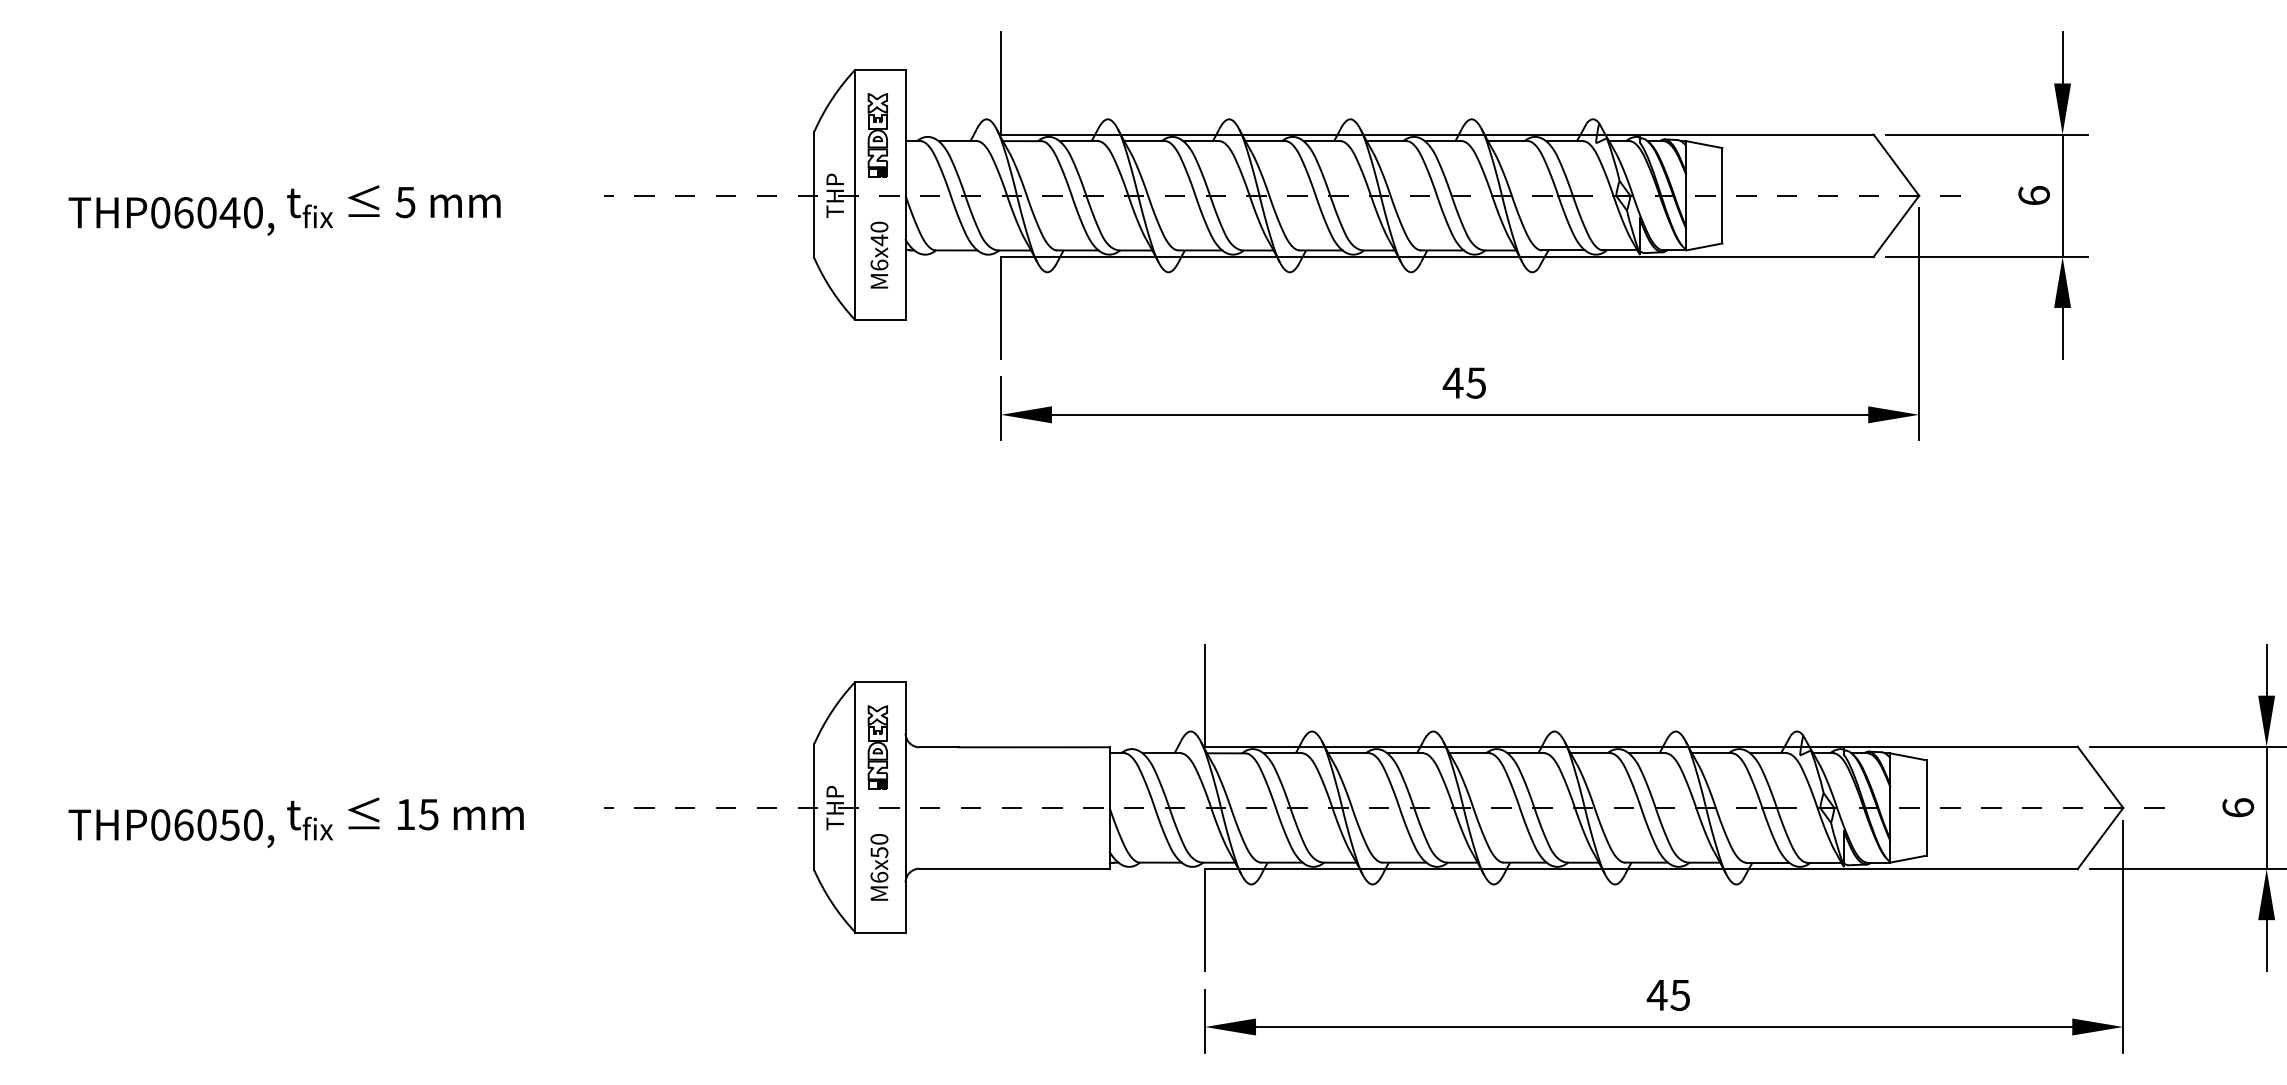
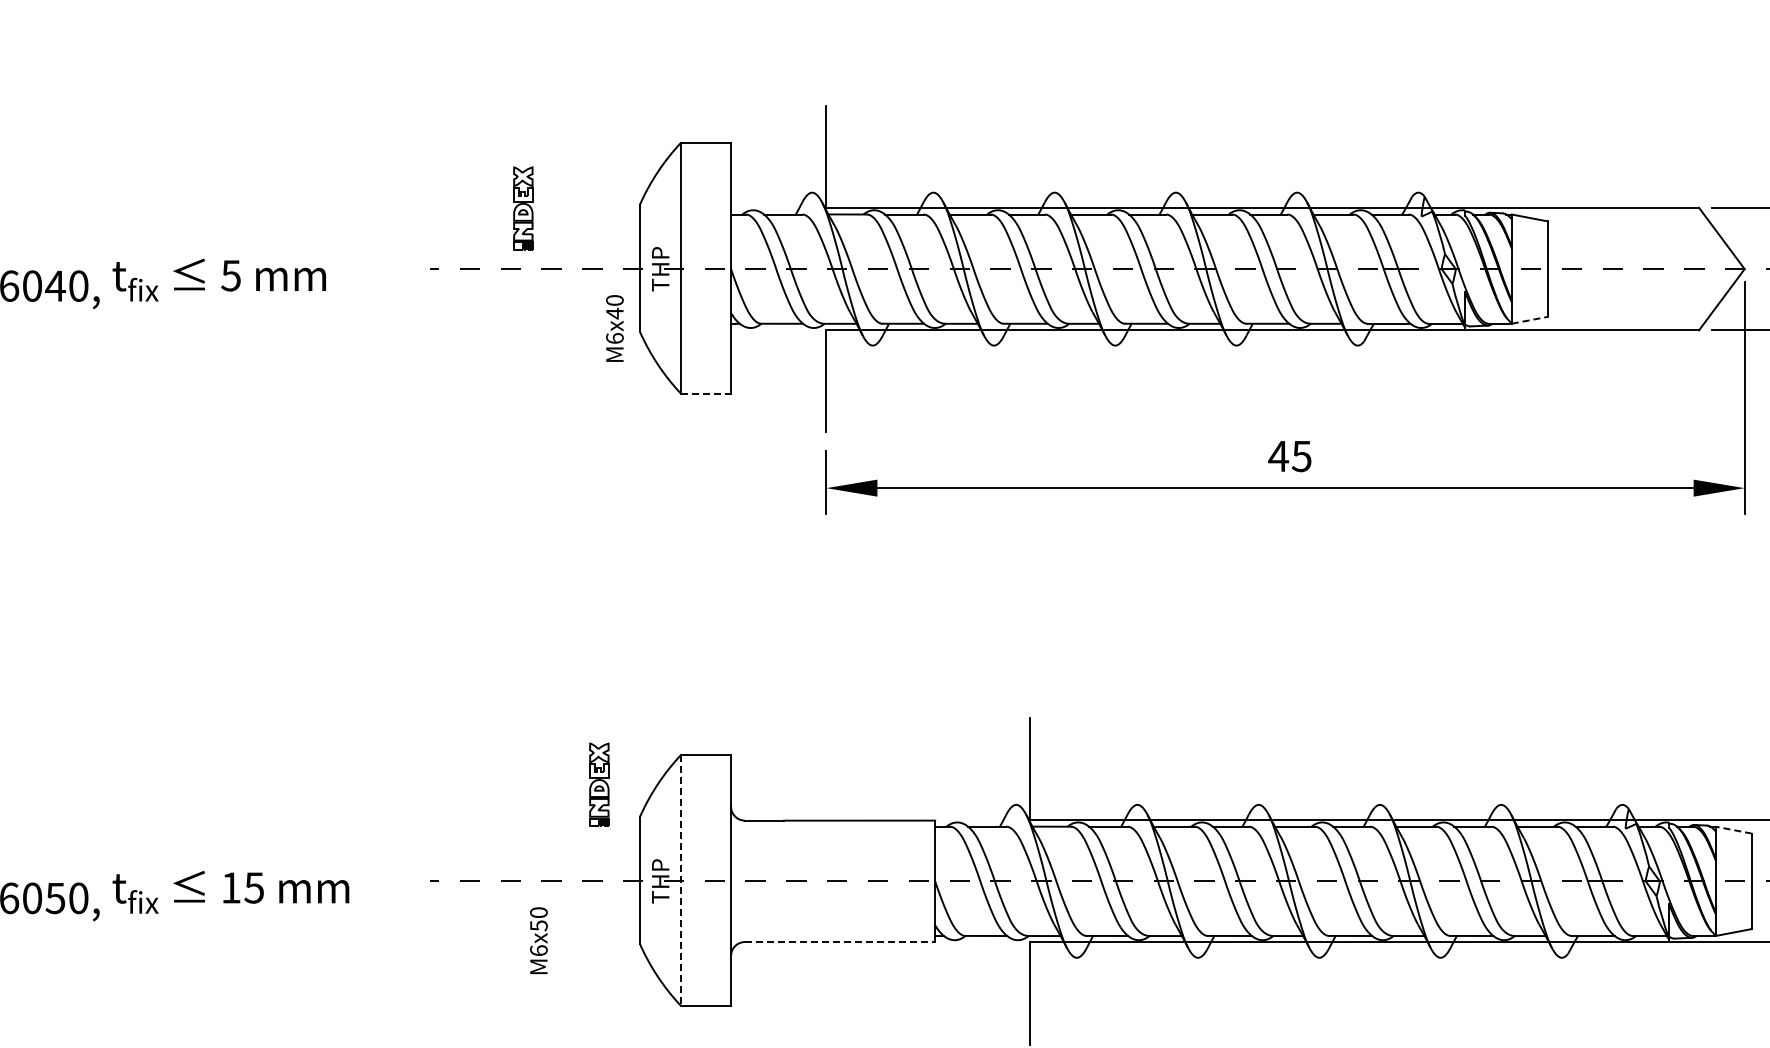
part: (877, 135) -> (522, 208), moved
line: (1704, 246) -> (1529, 319), solid -> dashed
text: (879, 254) -> (614, 327), moved
line: (881, 320) -> (706, 393), solid -> dashed
part: (877, 747) -> (598, 784), moved
line: (1907, 756) -> (1732, 829), solid -> dashed
line: (855, 807) -> (680, 880), solid -> dashed
text: (879, 867) -> (538, 940), moved
line: (1015, 868) -> (840, 941), solid -> dashed

